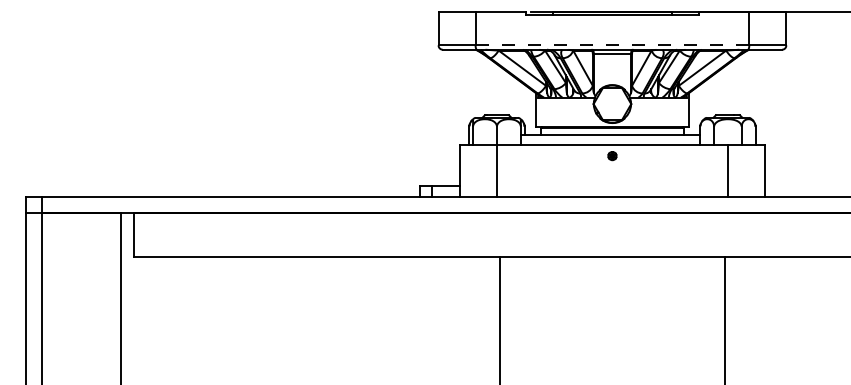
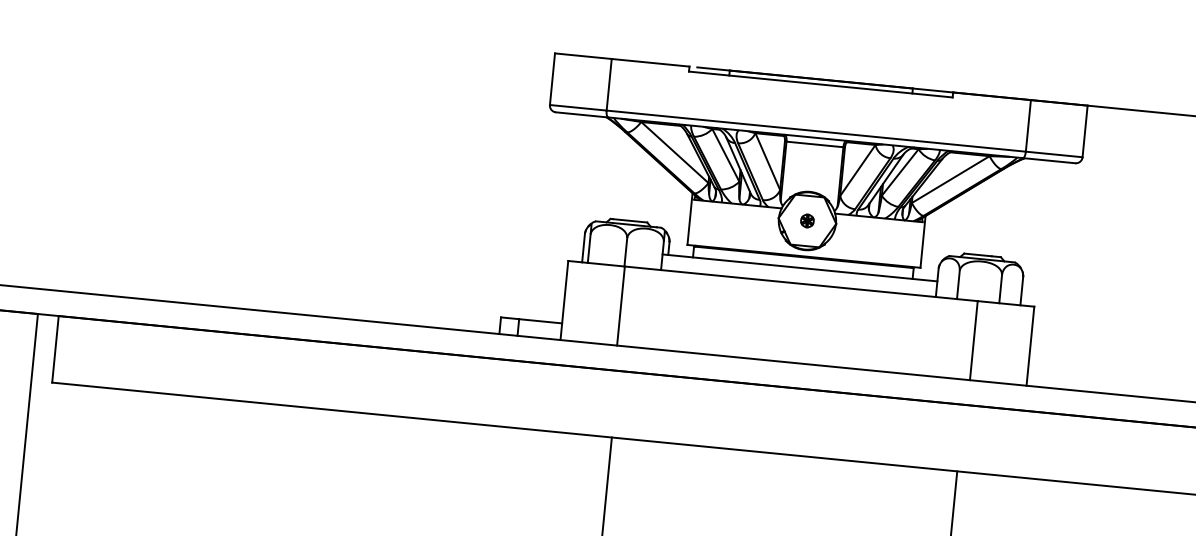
line: (612, 45) -> (816, 131), dashed -> solid
part: (612, 156) -> (807, 221), moved

